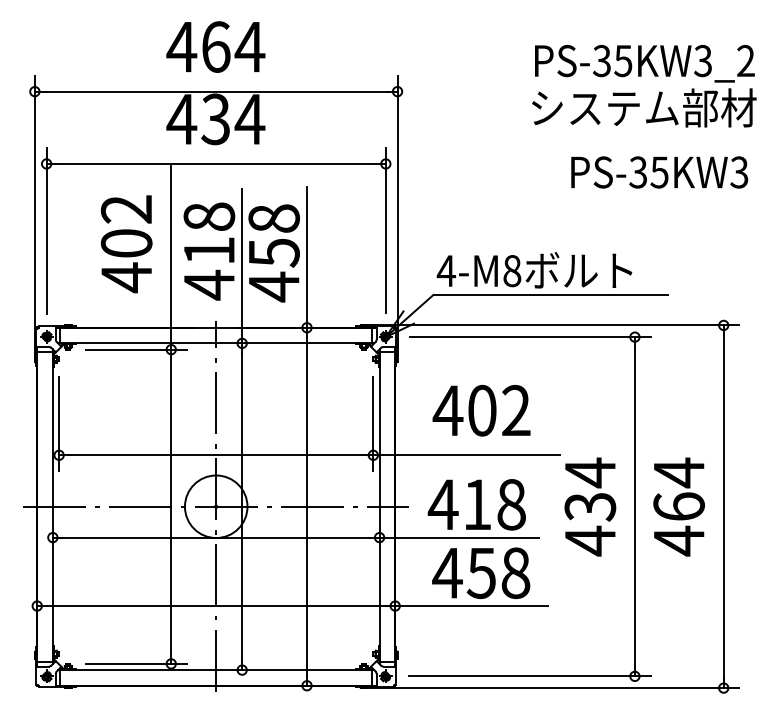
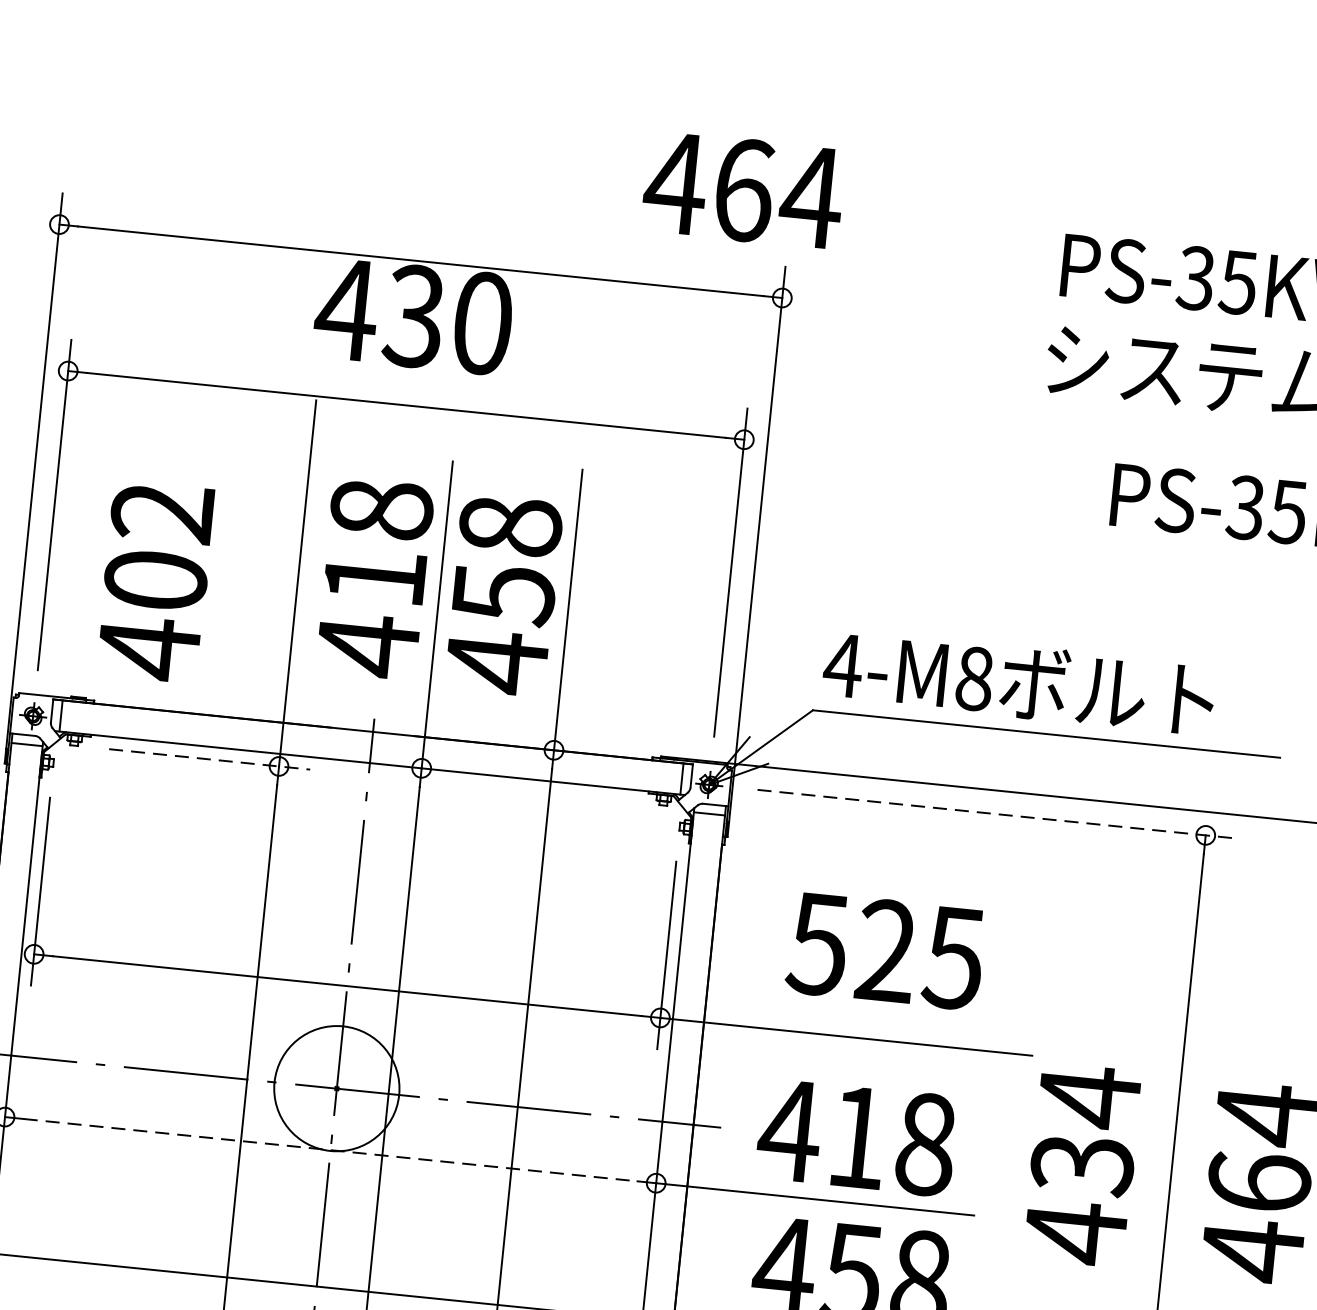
text: (215, 46) -> (742, 188), moved
text: (249, 119) -> (481, 323), 434 -> 430
text: (126, 244) -> (155, 582), moved
line: (530, 337) -> (997, 814), solid -> dashed
line: (136, 349) -> (209, 759), solid -> dashed
text: (481, 410) -> (885, 950), 402 -> 525
line: (216, 537) -> (331, 1149), solid -> dashed

